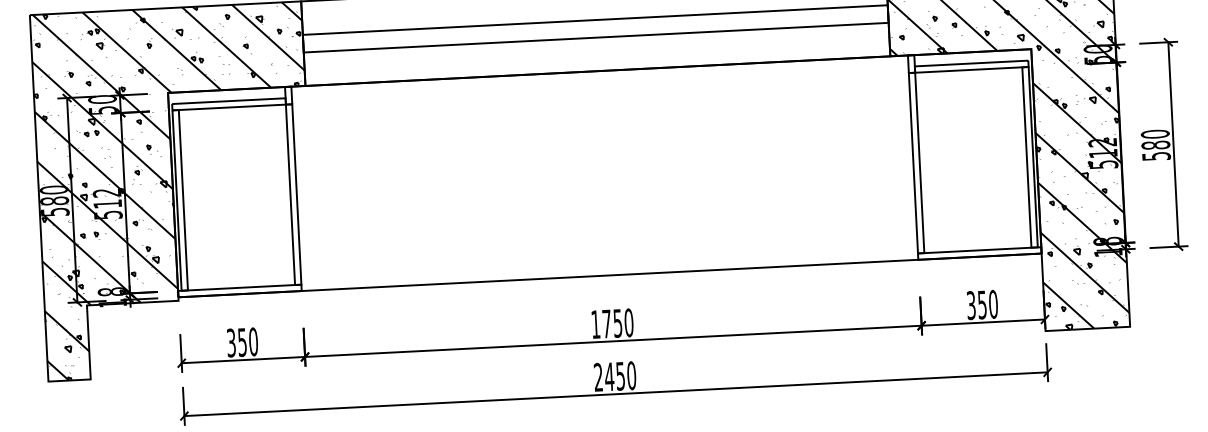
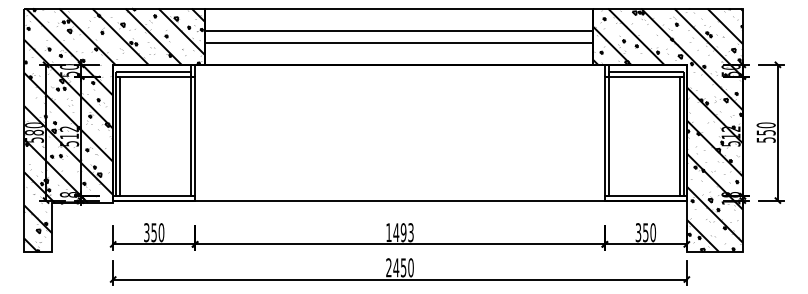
text: (1154, 145) -> (765, 132), 580 -> 550
text: (617, 323) -> (403, 232), 1750 -> 1493

